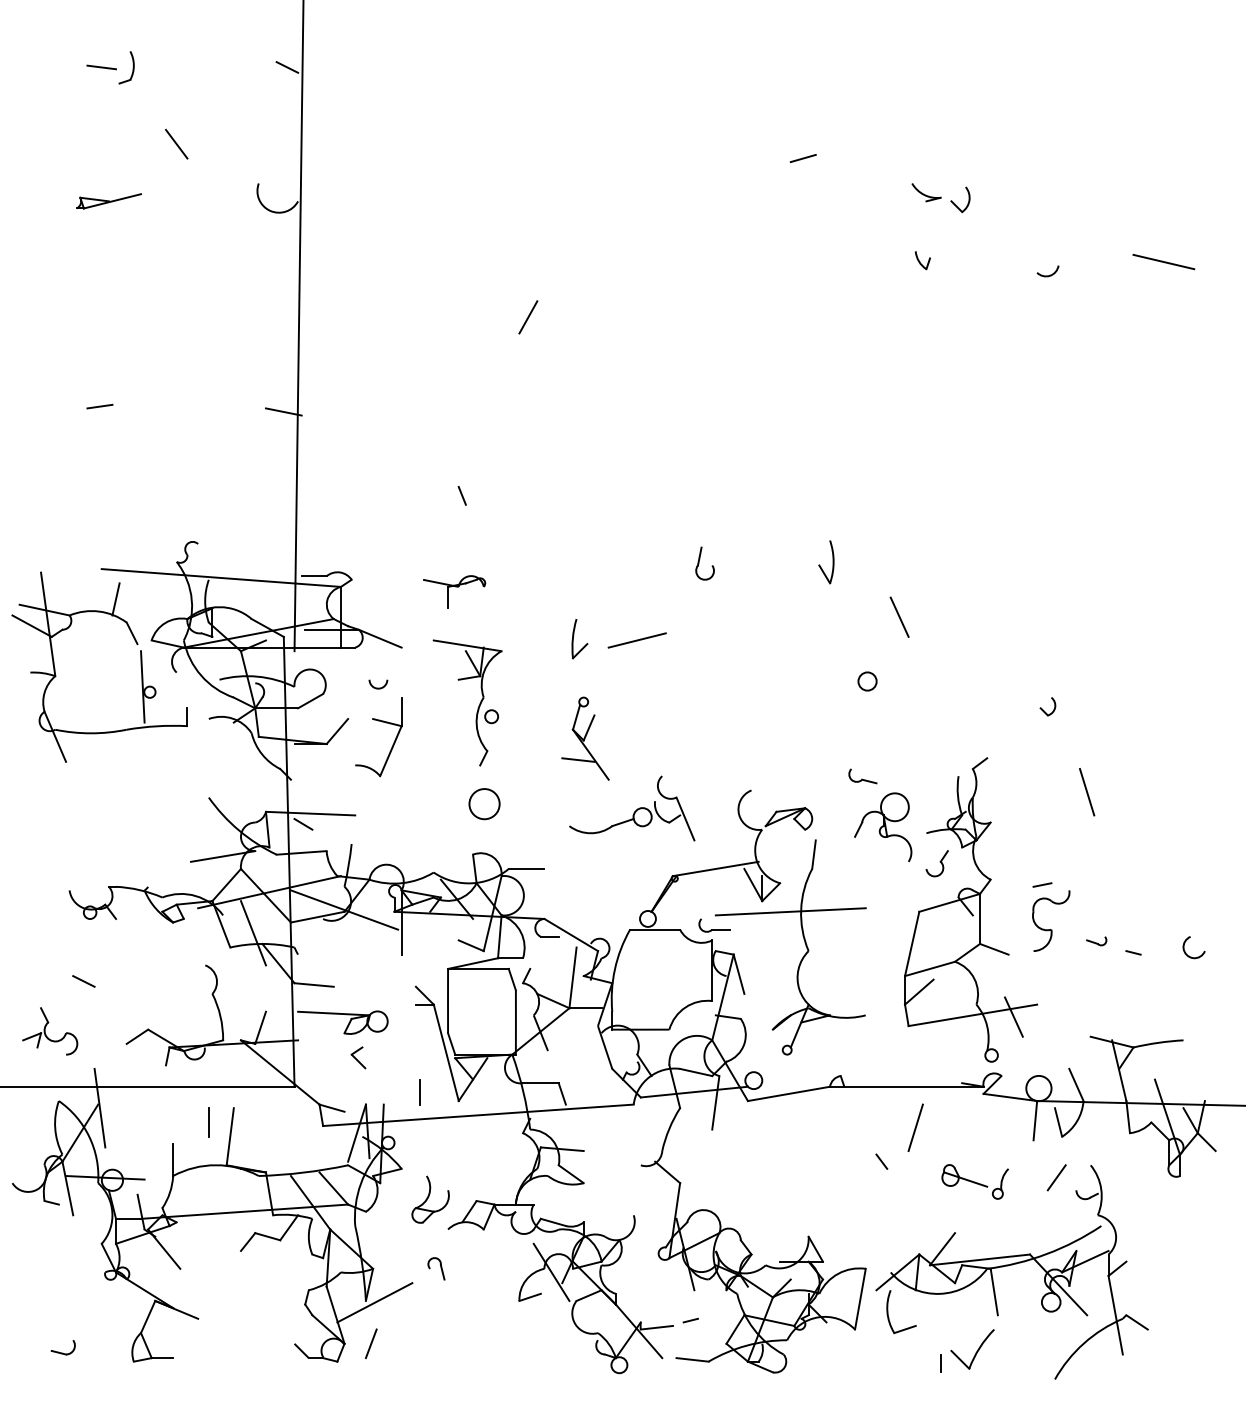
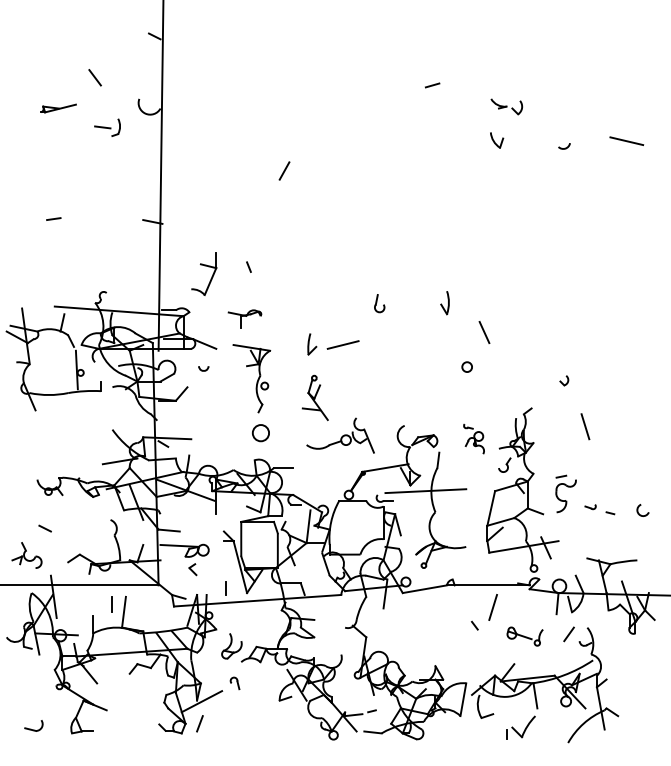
part: (110, 67) -> (107, 127), moved
part: (921, 260) -> (496, 140), size x1.6
part: (379, 723) -> (204, 266), moved
part: (879, 814) -> (473, 438), size x0.6
part: (64, 1346) -> (34, 725), size x1.4

